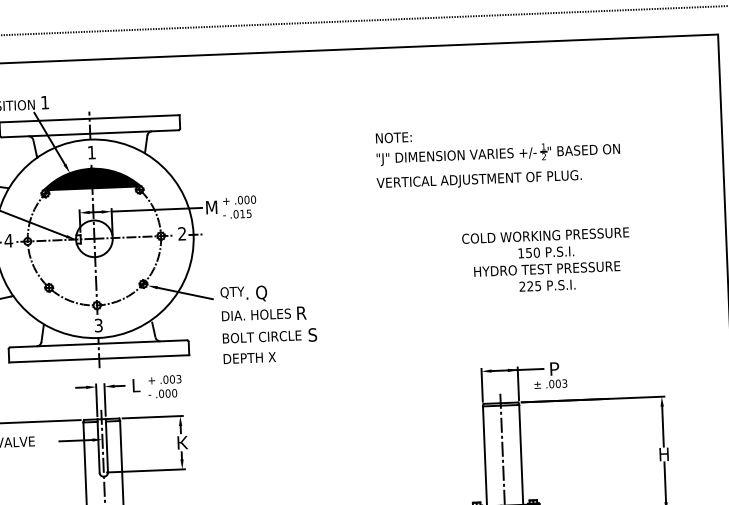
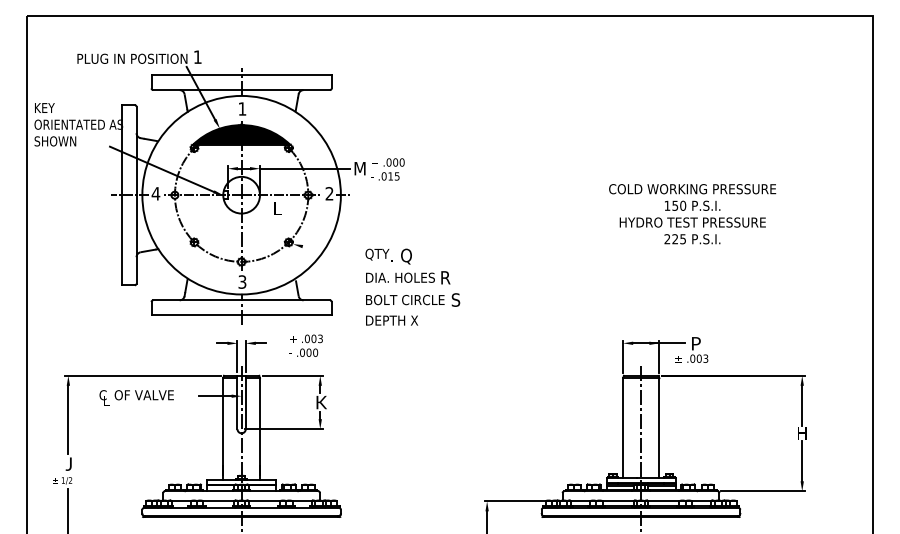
part: (498, 156) -> (648, 129), removed
text: (546, 260) -> (692, 214), moved
line: (184, 293) -> (329, 253), removed
text: (136, 385) -> (277, 208), moved

